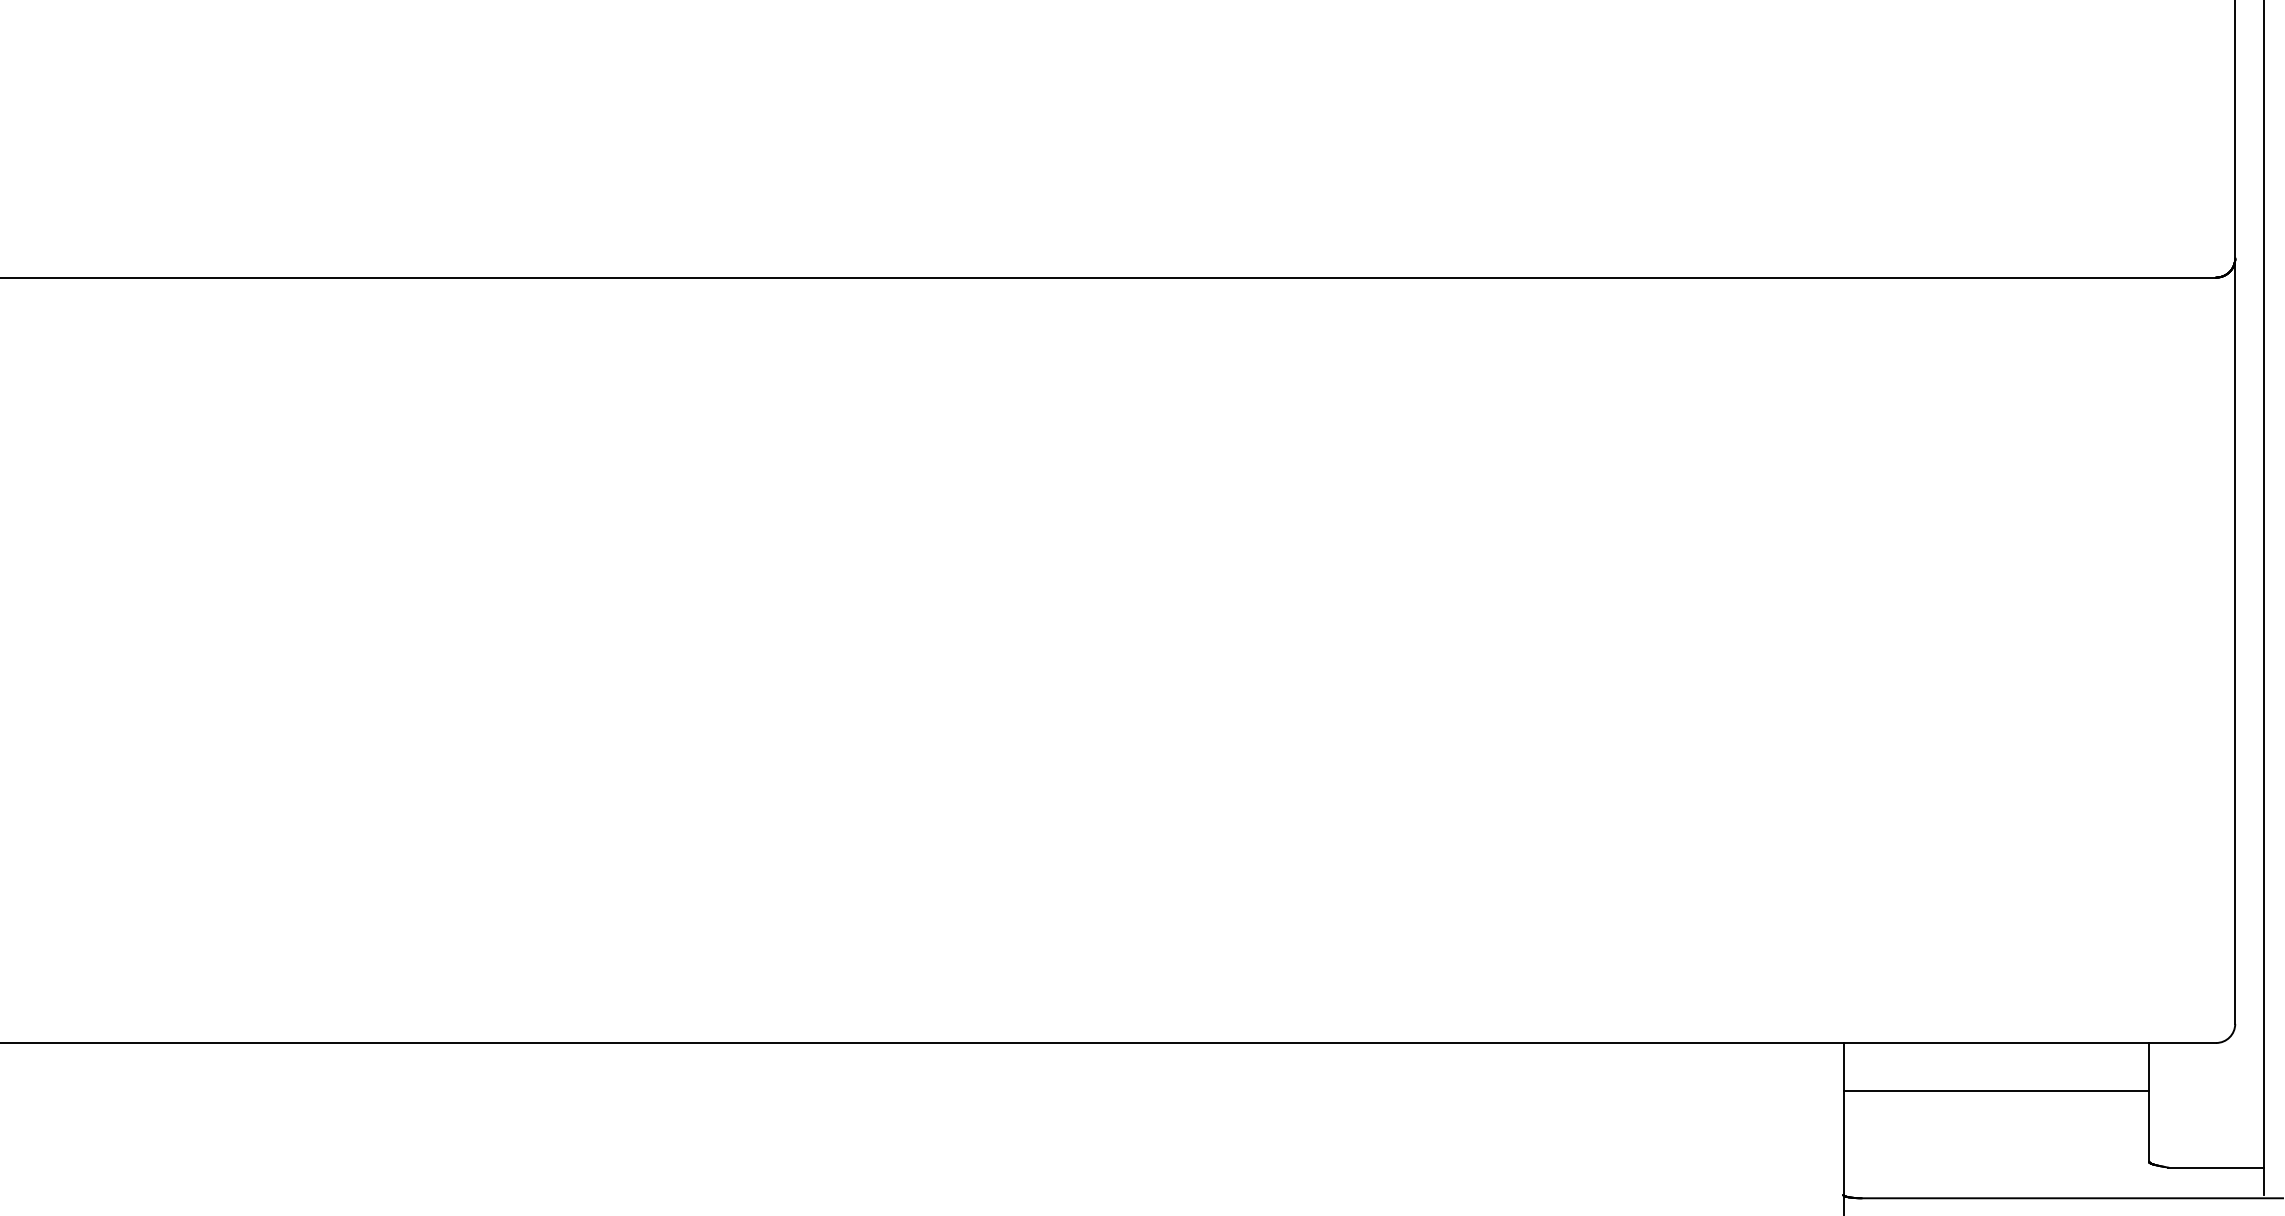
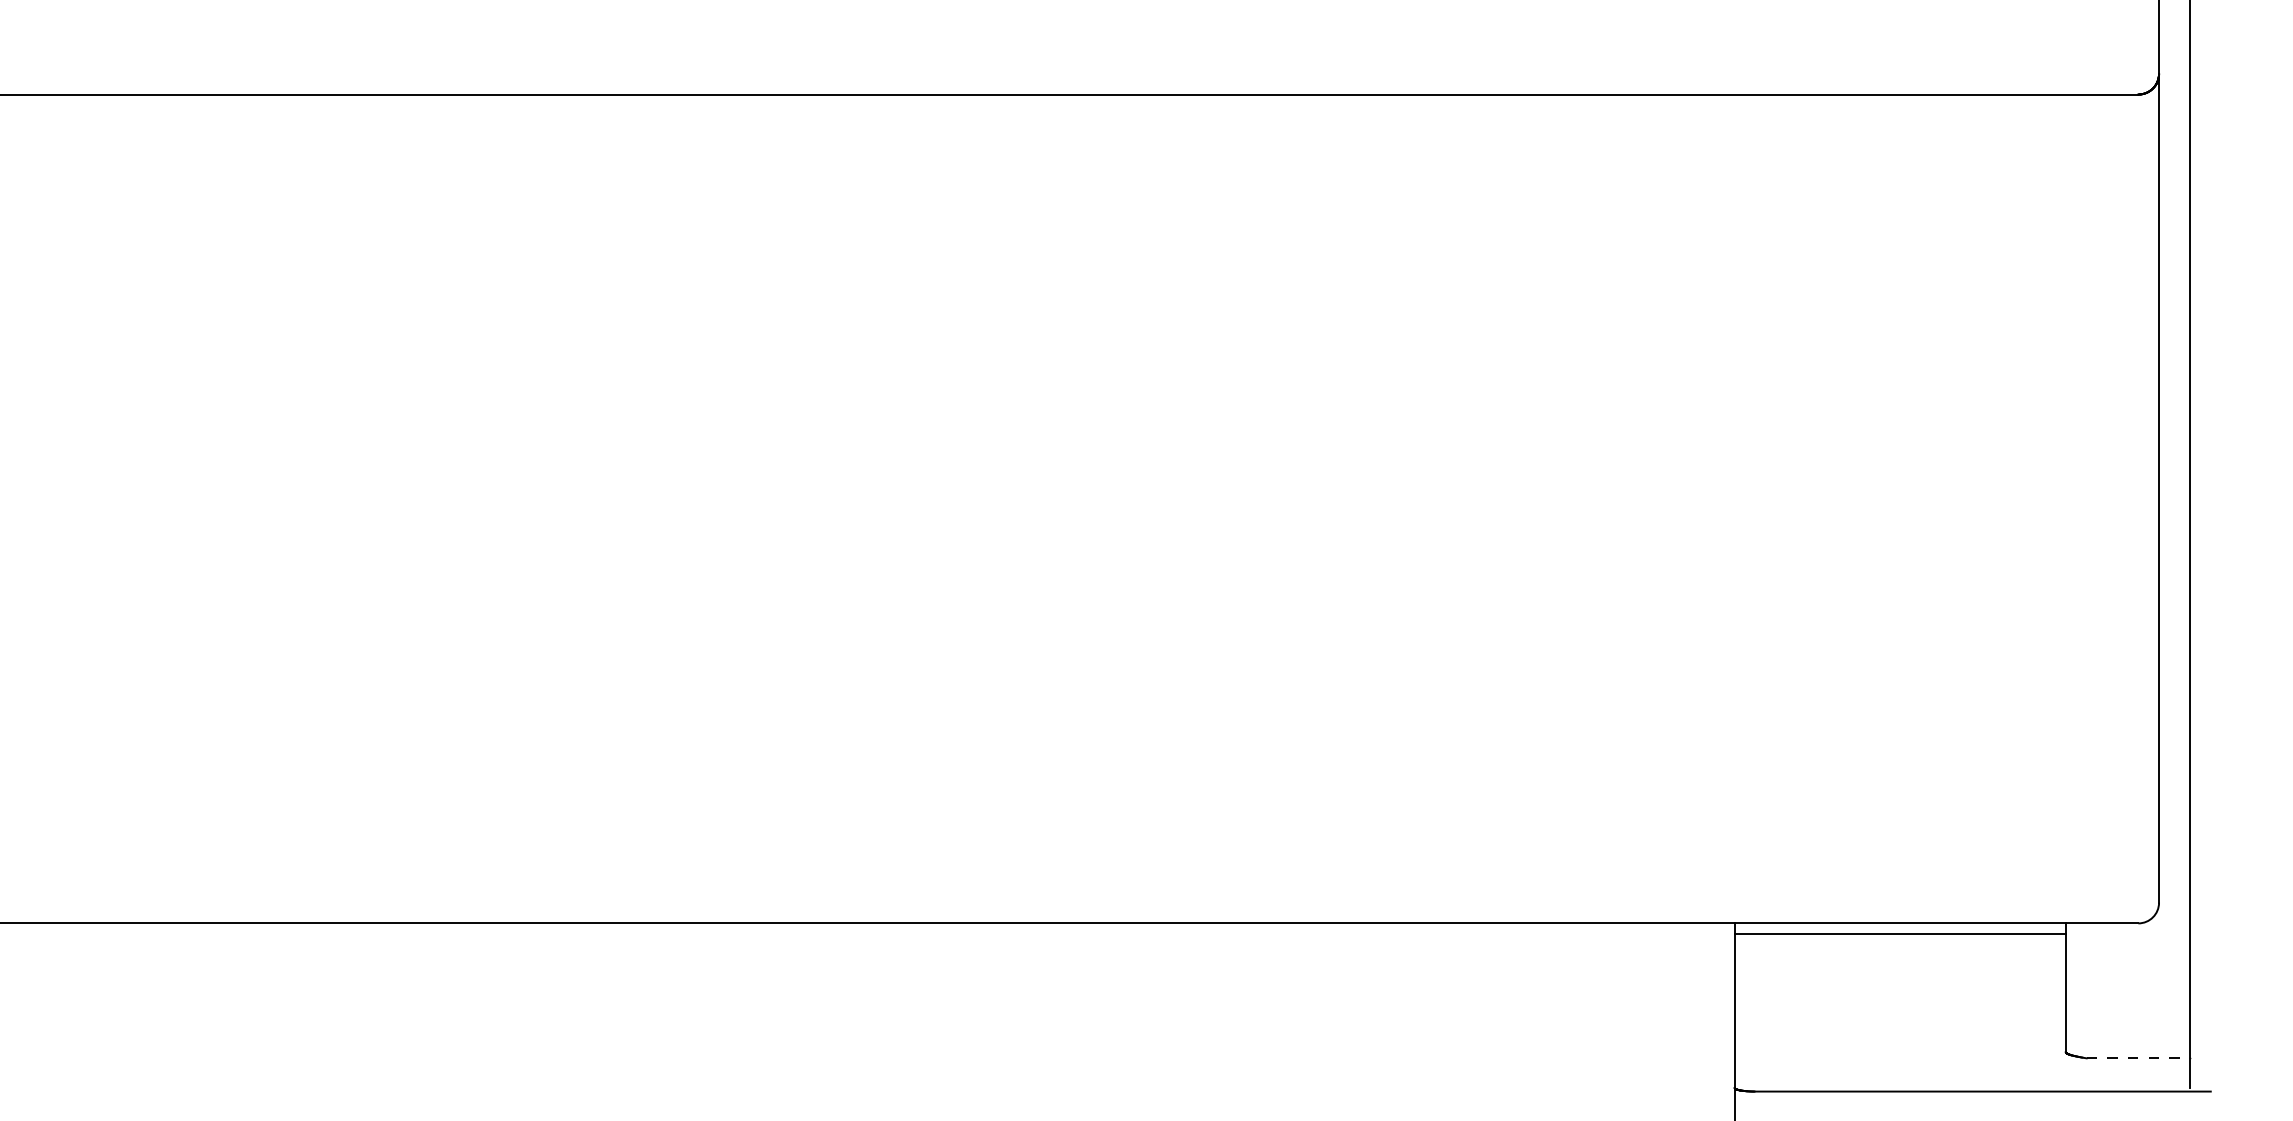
line: (1996, 1090) -> (1900, 933), moved
line: (2216, 1167) -> (2138, 1058), solid -> dashed

